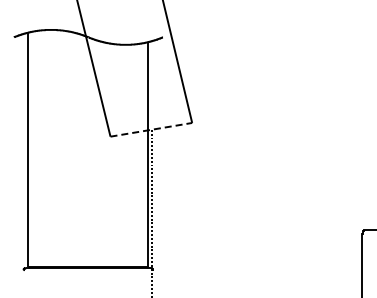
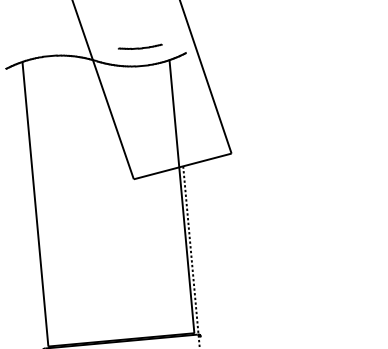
line: (125, 29) -> (140, 47), added
line: (151, 129) -> (182, 166), dashed -> solid

